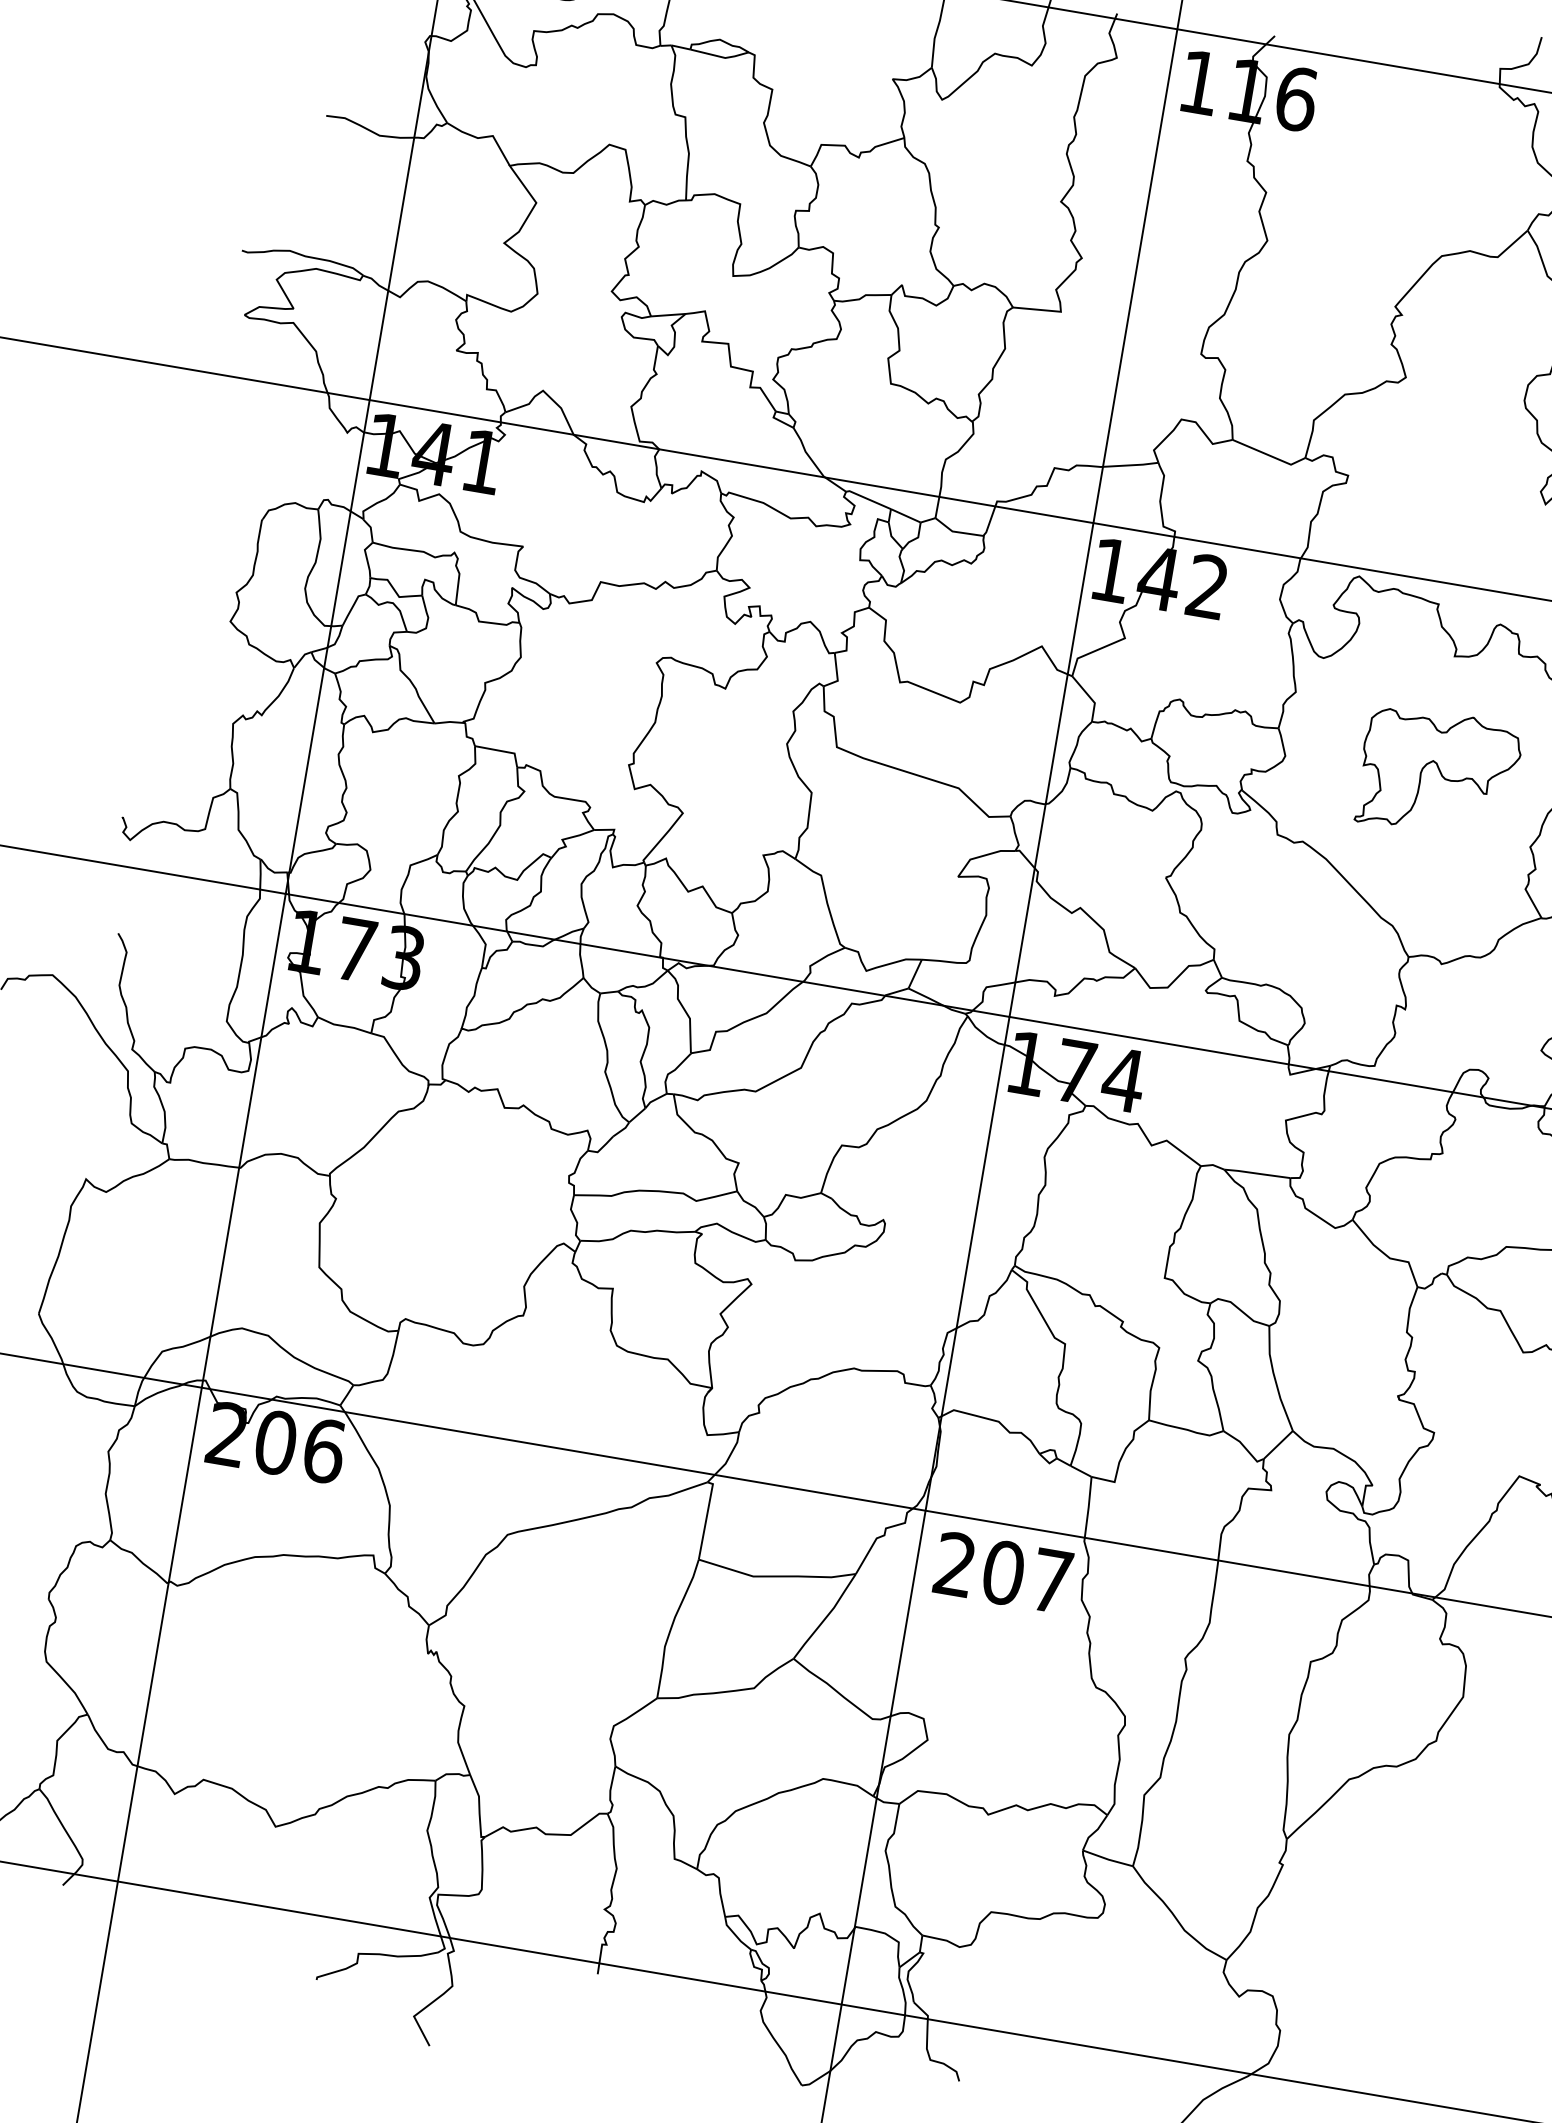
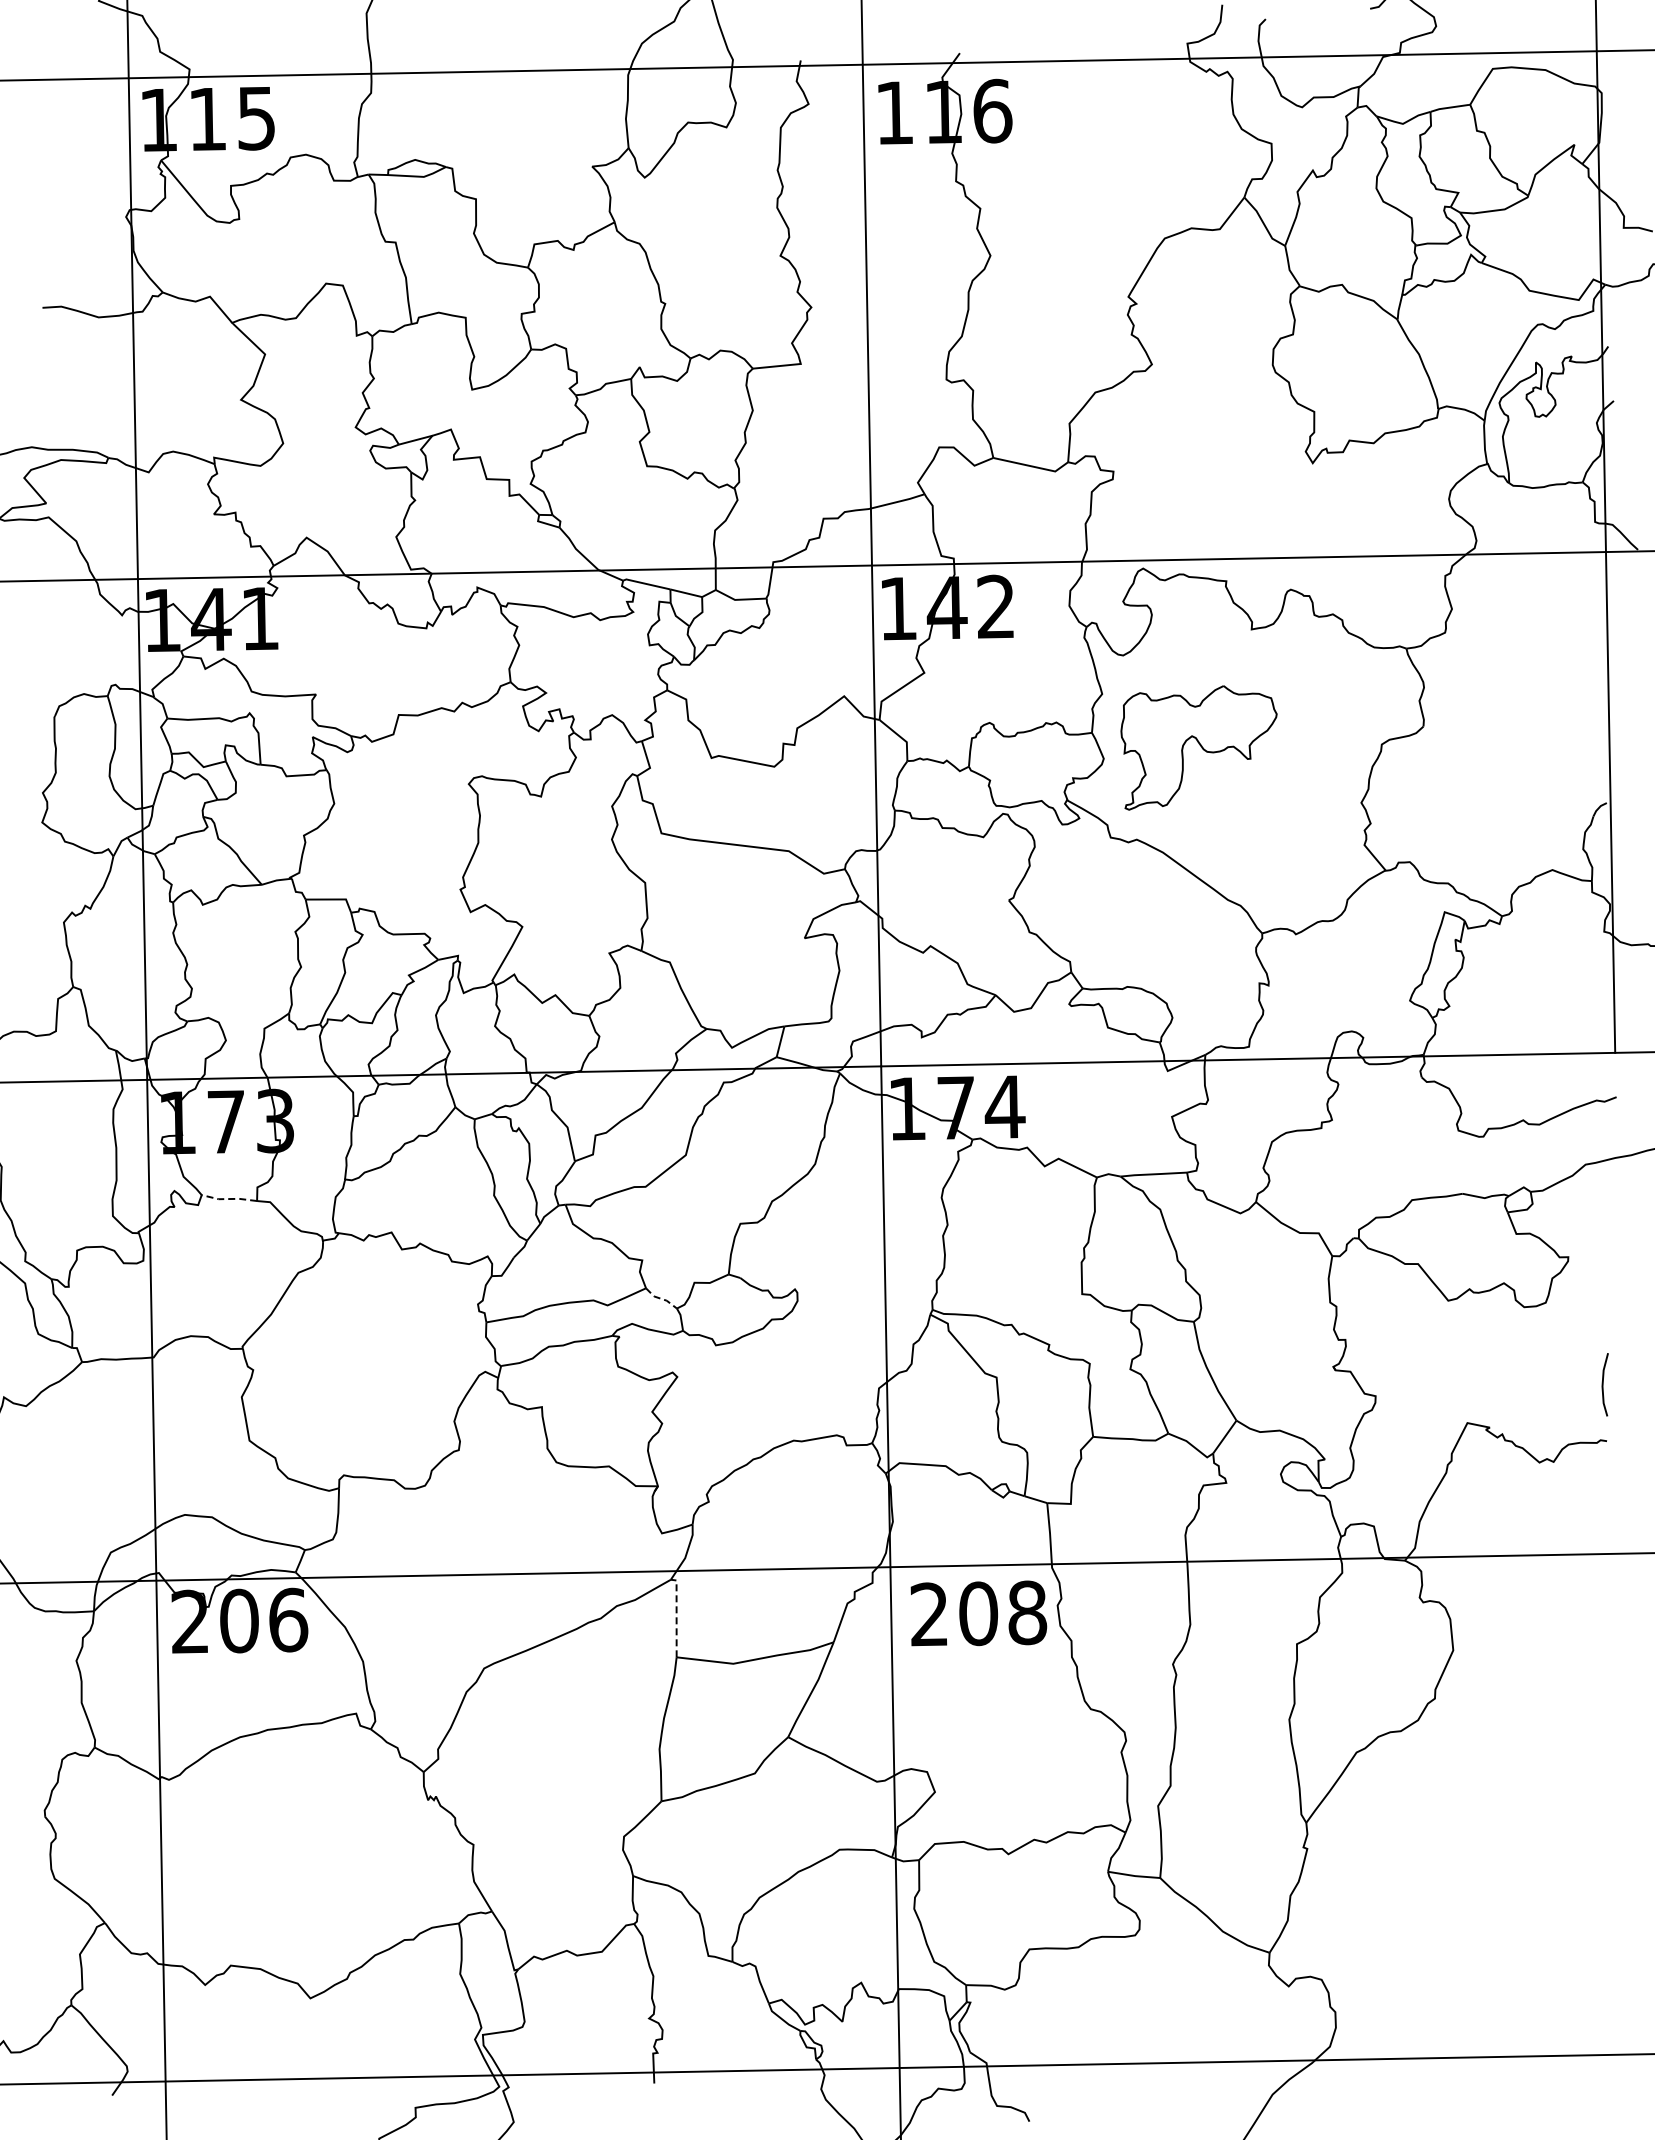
part: (1437, 773) -> (1198, 747), moved
line: (343, 1026) -> (228, 1199), solid -> dashed
line: (750, 1204) -> (661, 1298), solid -> dashed
line: (706, 1518) -> (676, 1615), solid -> dashed
text: (1051, 1580) -> (1027, 1612), 207 -> 208

